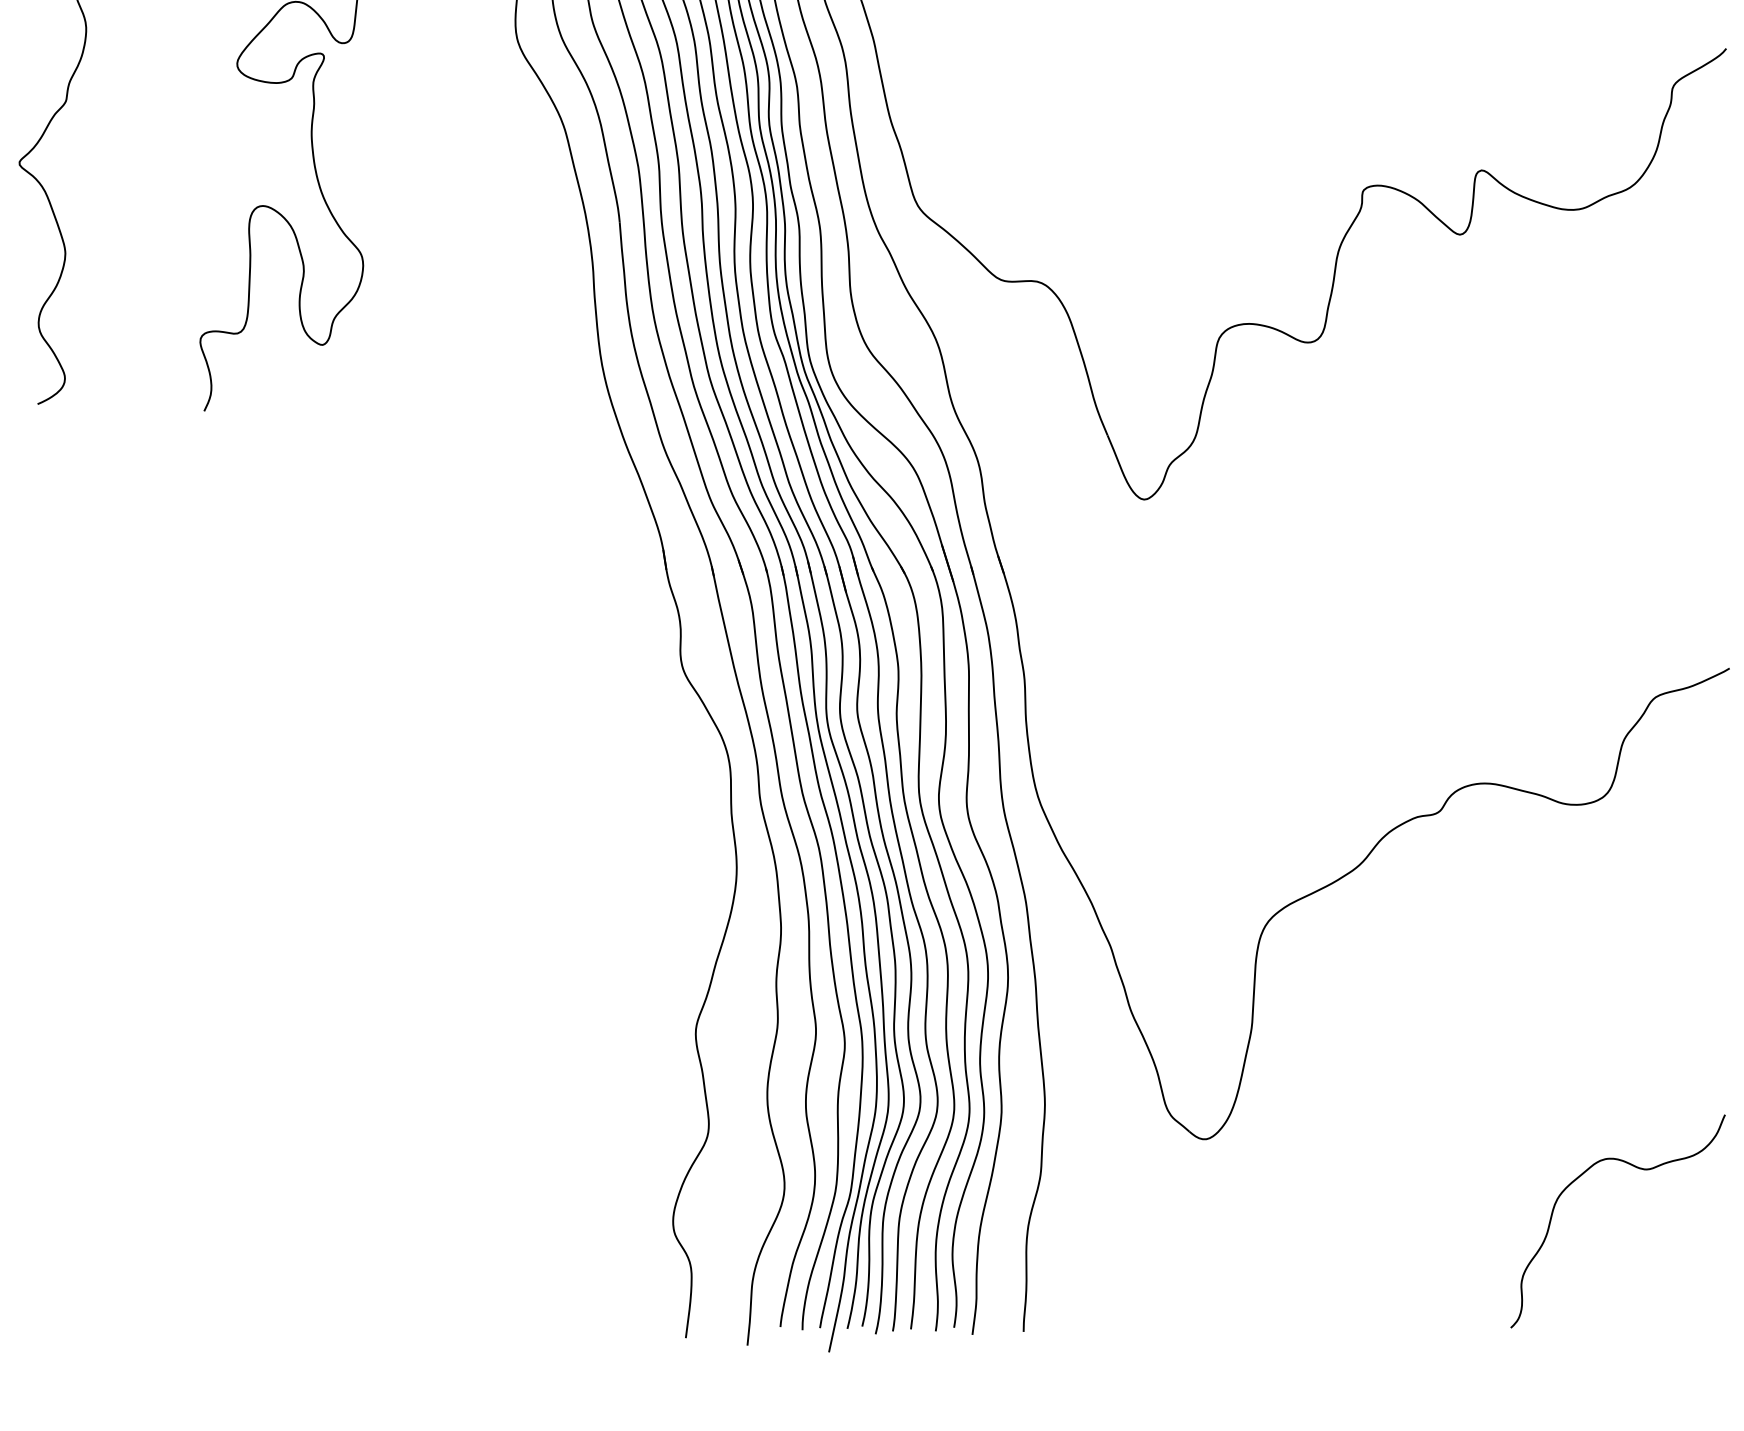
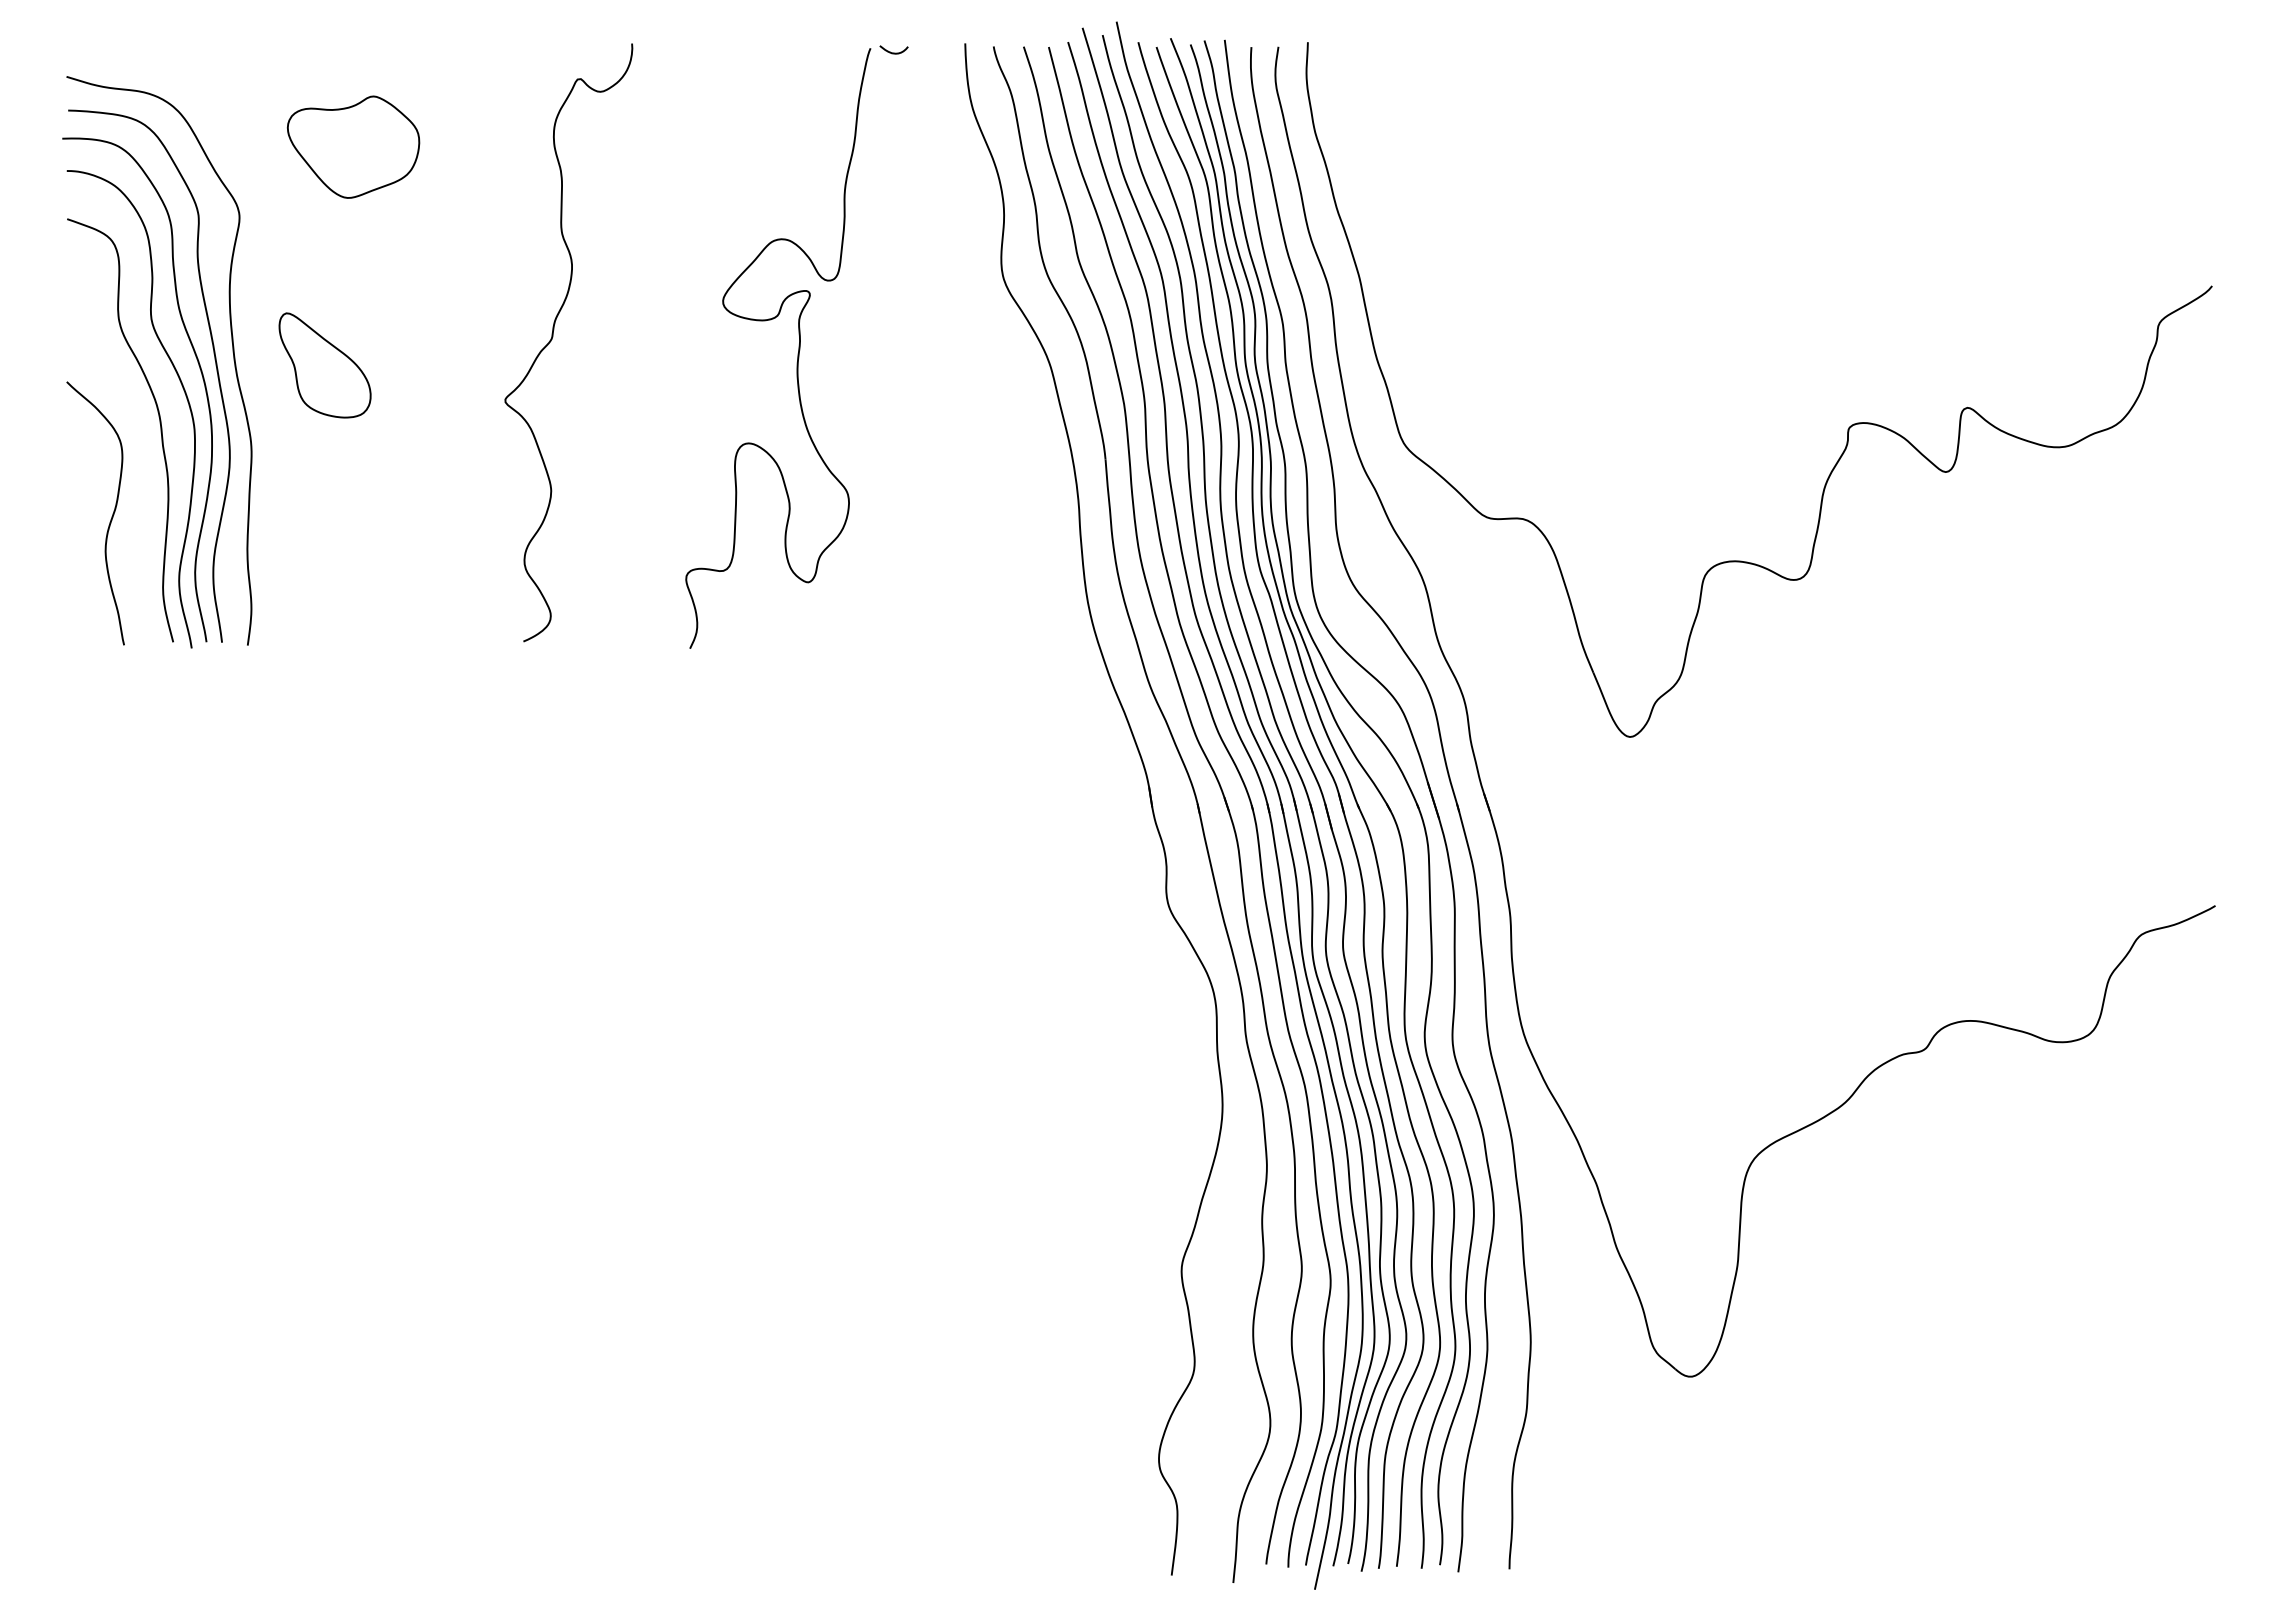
curve: (1635, 1168) -> (2121, 1405), removed

